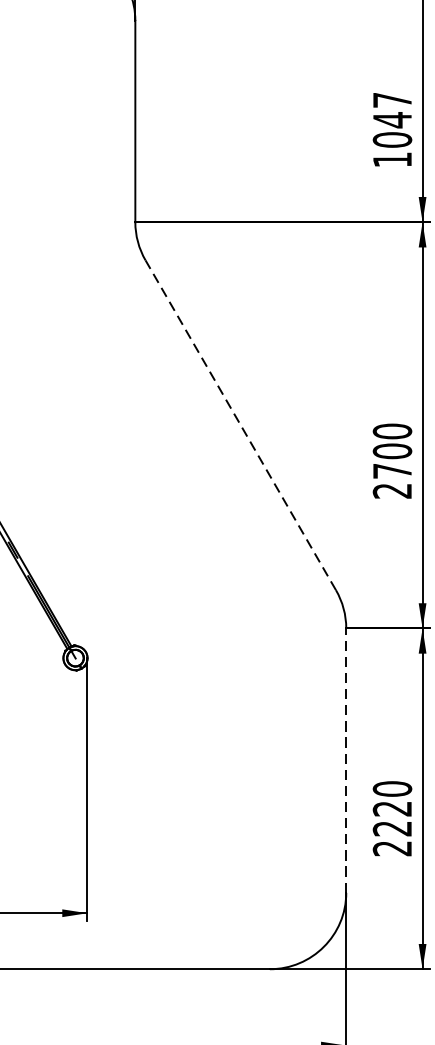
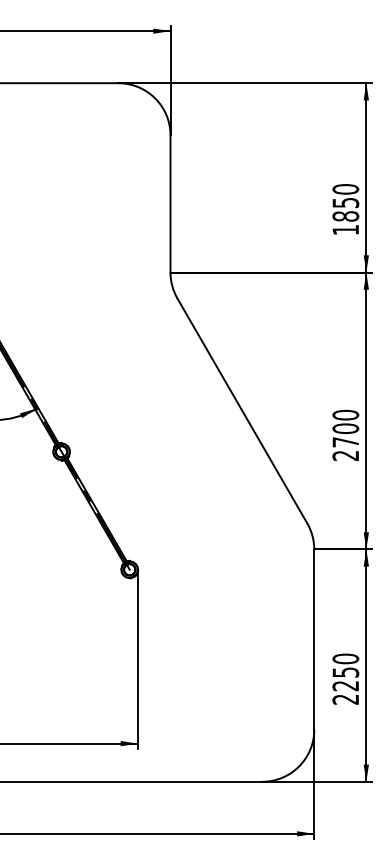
text: (392, 119) -> (345, 202), 1047 -> 1850
line: (240, 426) -> (242, 411), dashed -> solid
line: (346, 760) -> (314, 639), dashed -> solid
text: (392, 808) -> (345, 672), 2220 -> 2250

